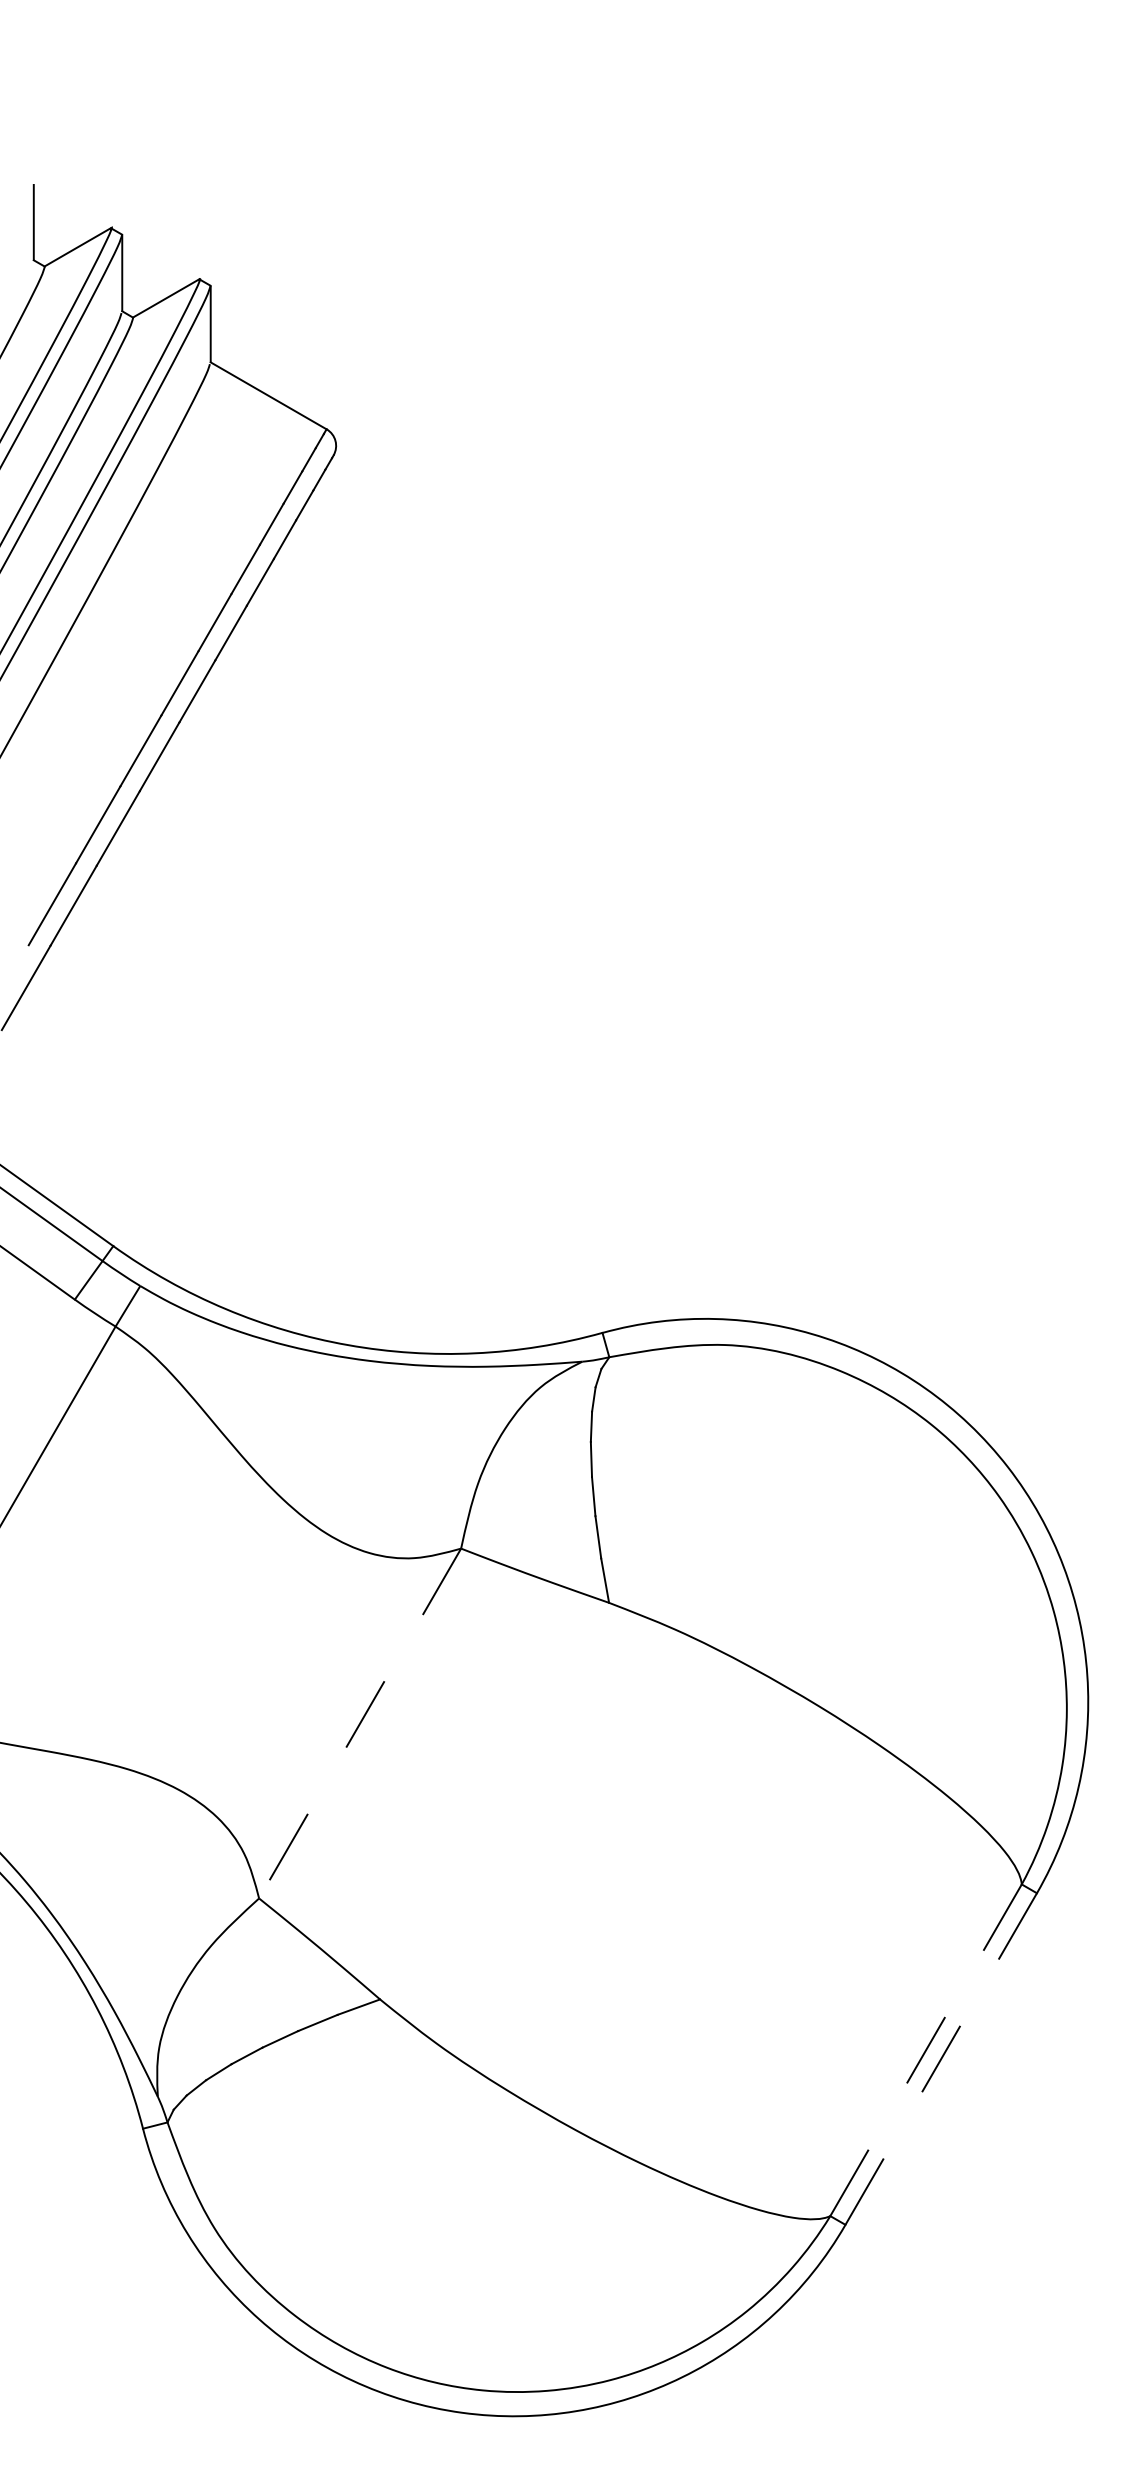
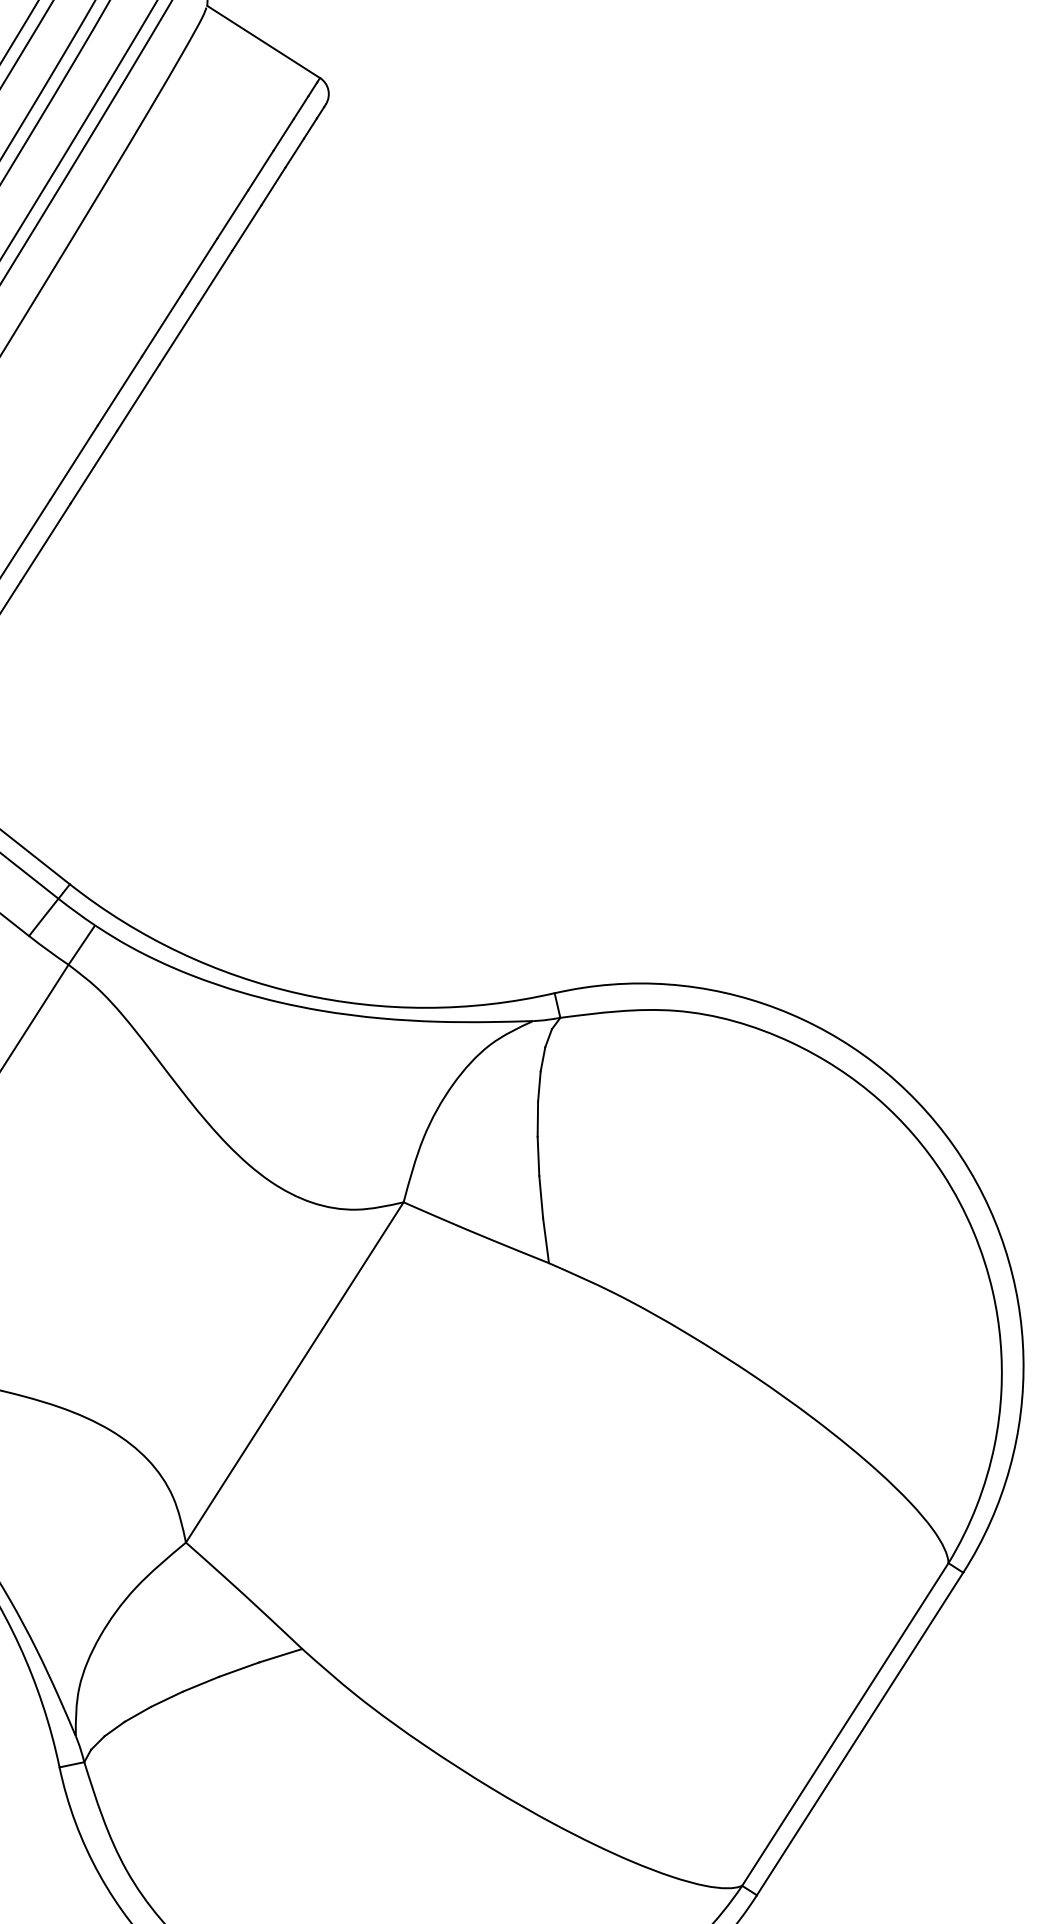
line: (360, 1723) -> (295, 1372), dashed -> solid
line: (925, 2050) -> (844, 1724), dashed -> solid
line: (940, 2059) -> (859, 1734), dashed -> solid

